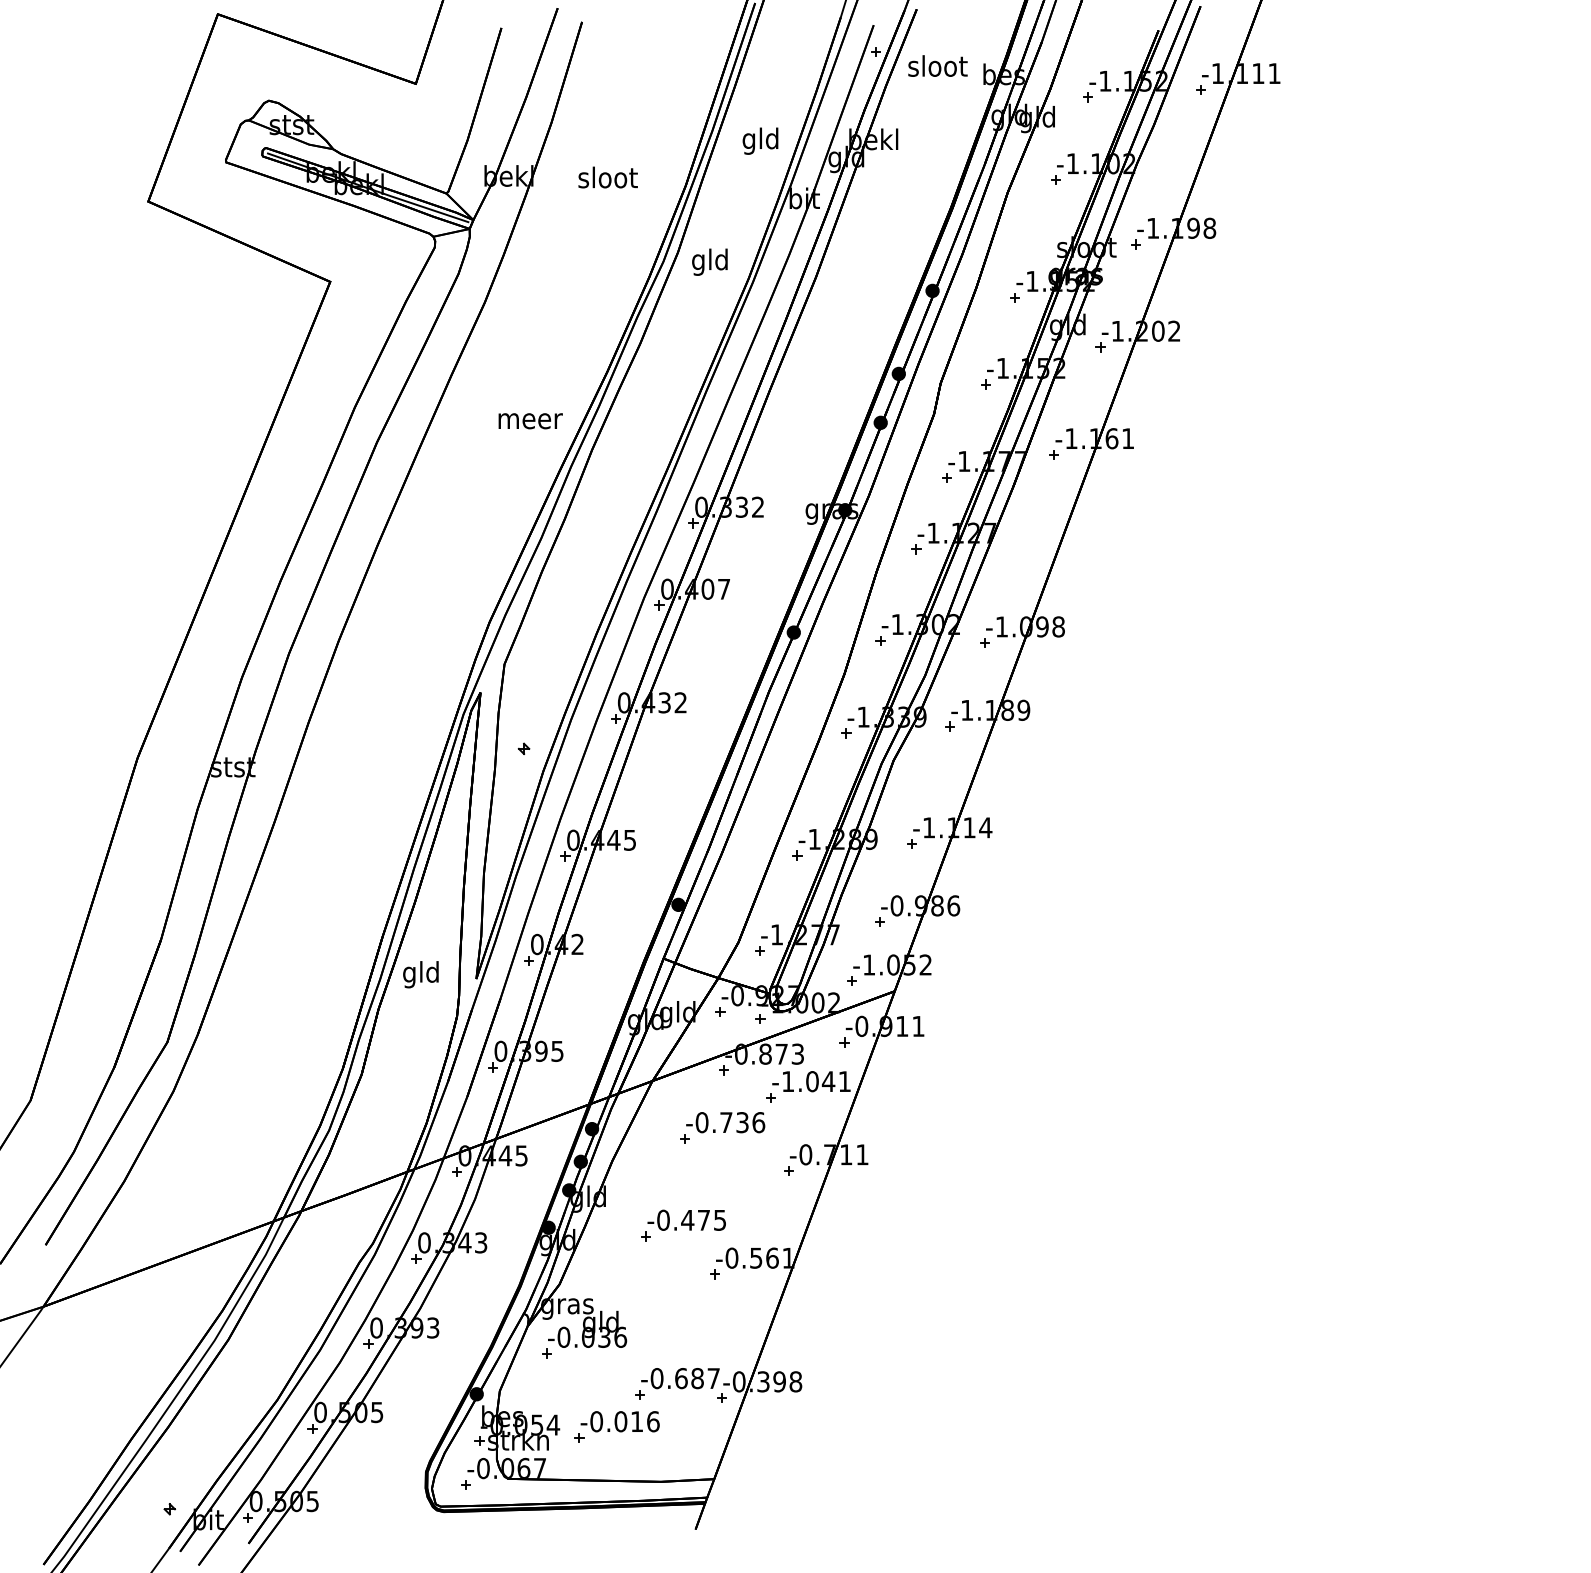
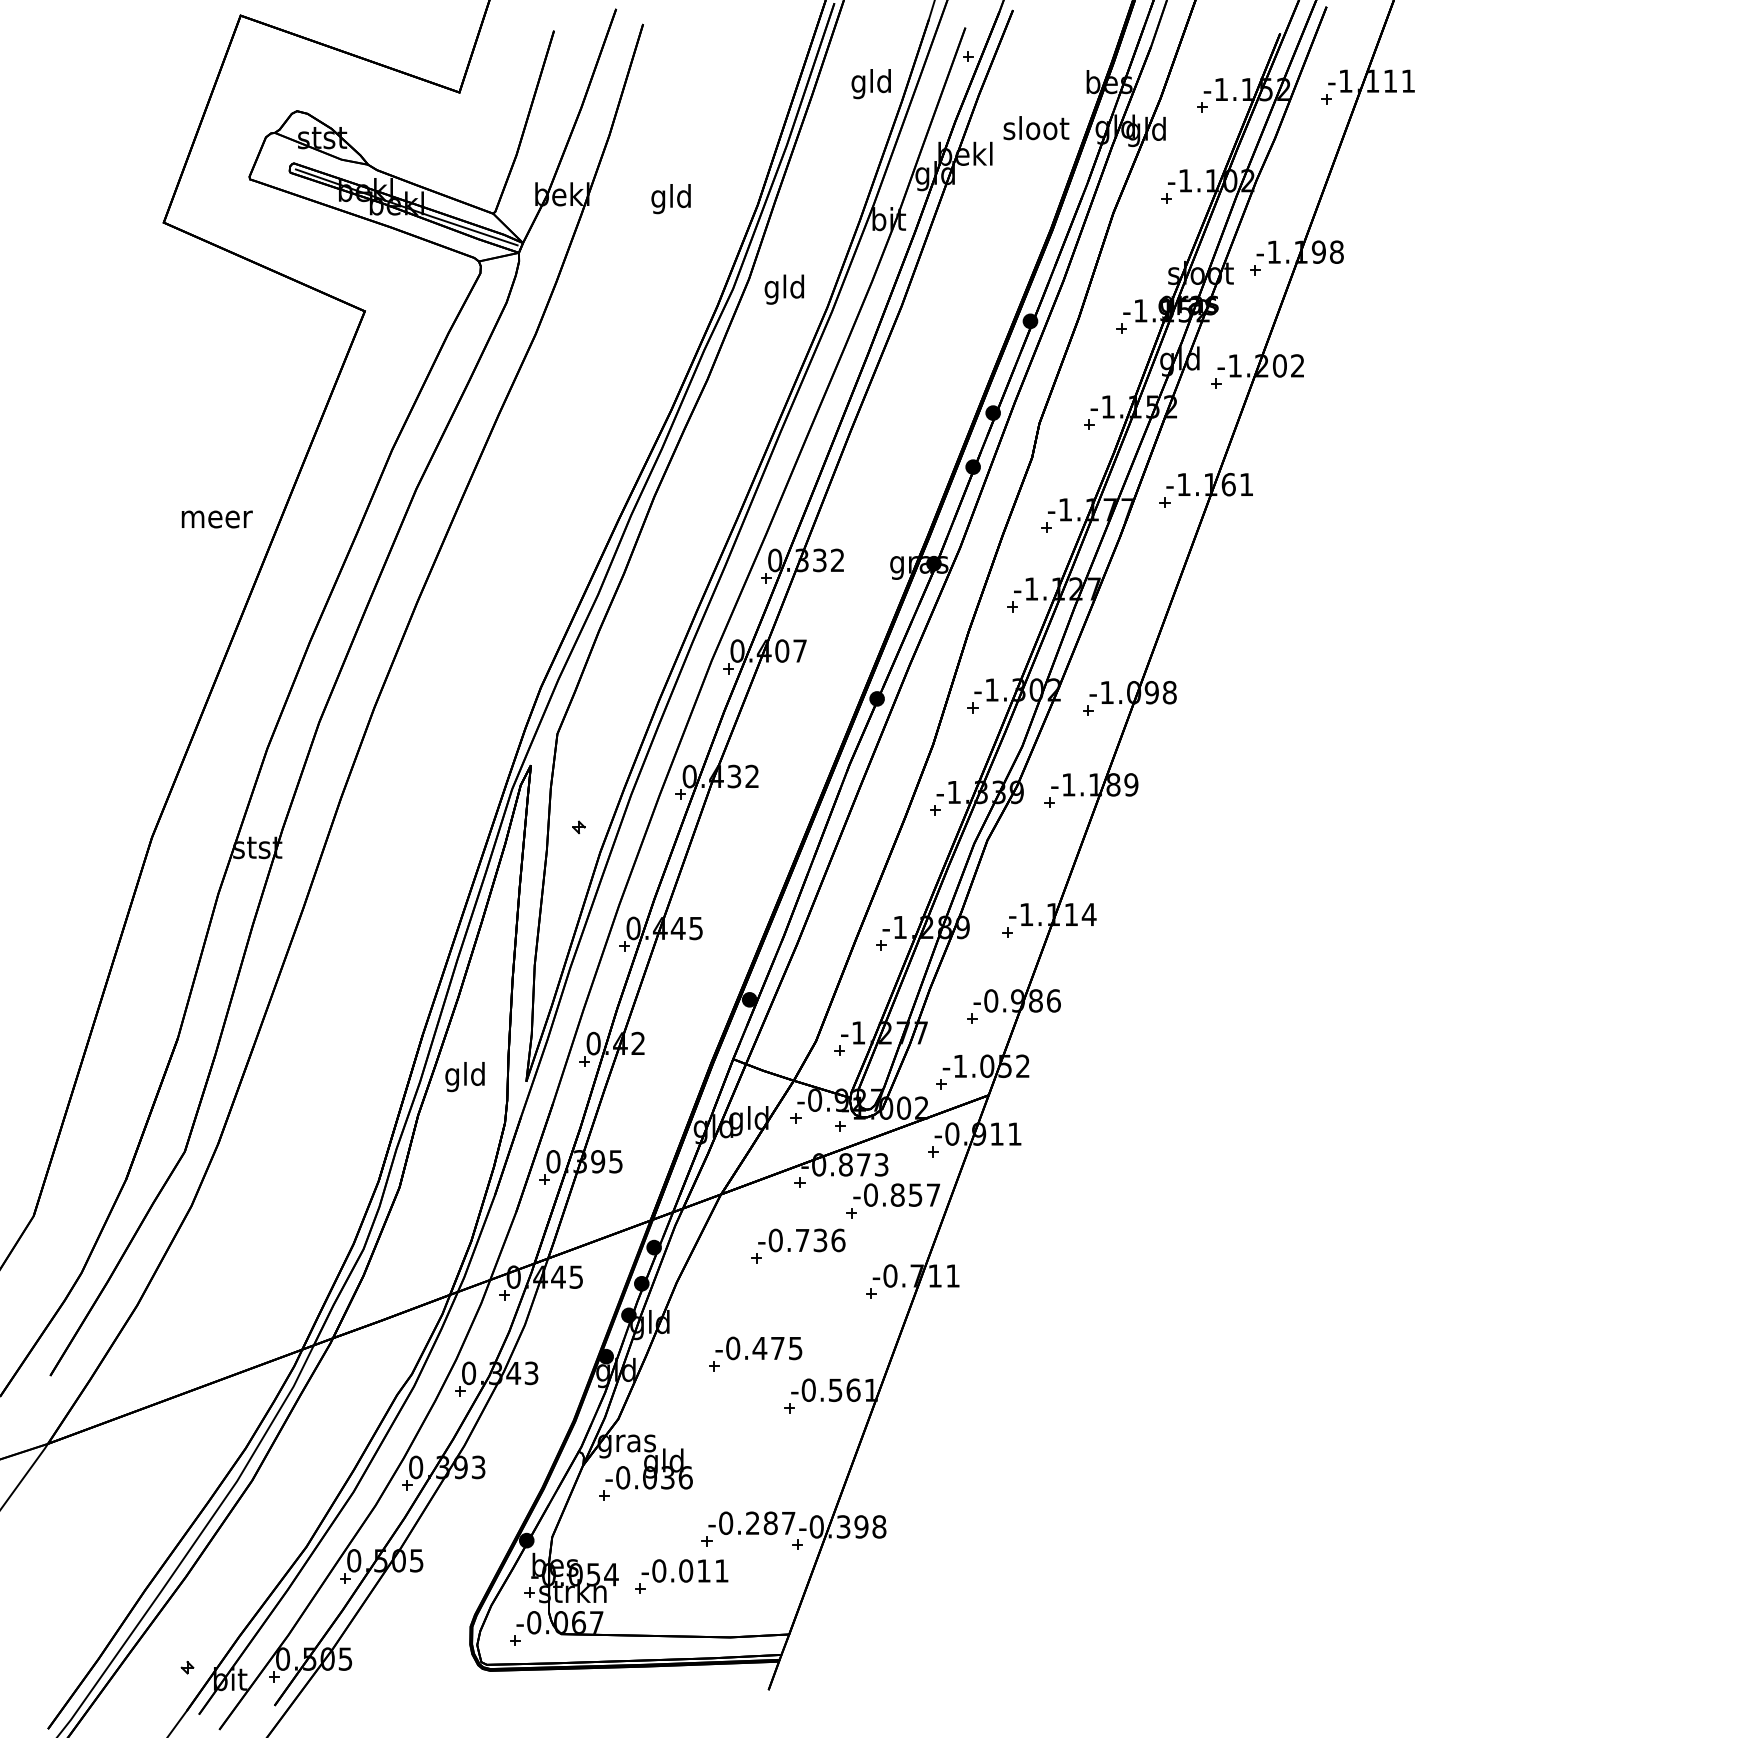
text: (937, 65) -> (1035, 127), moved
text: (760, 140) -> (871, 83), moved
text: (607, 179) -> (671, 198), sloot -> gld
text: (530, 421) -> (217, 519), moved
text: (815, 1081) -> (901, 1195), -1.041 -> -0.857
text: (681, 1378) -> (753, 1523), -0.687 -> -0.287
text: (653, 1421) -> (722, 1570), -0.016 -> -0.011

